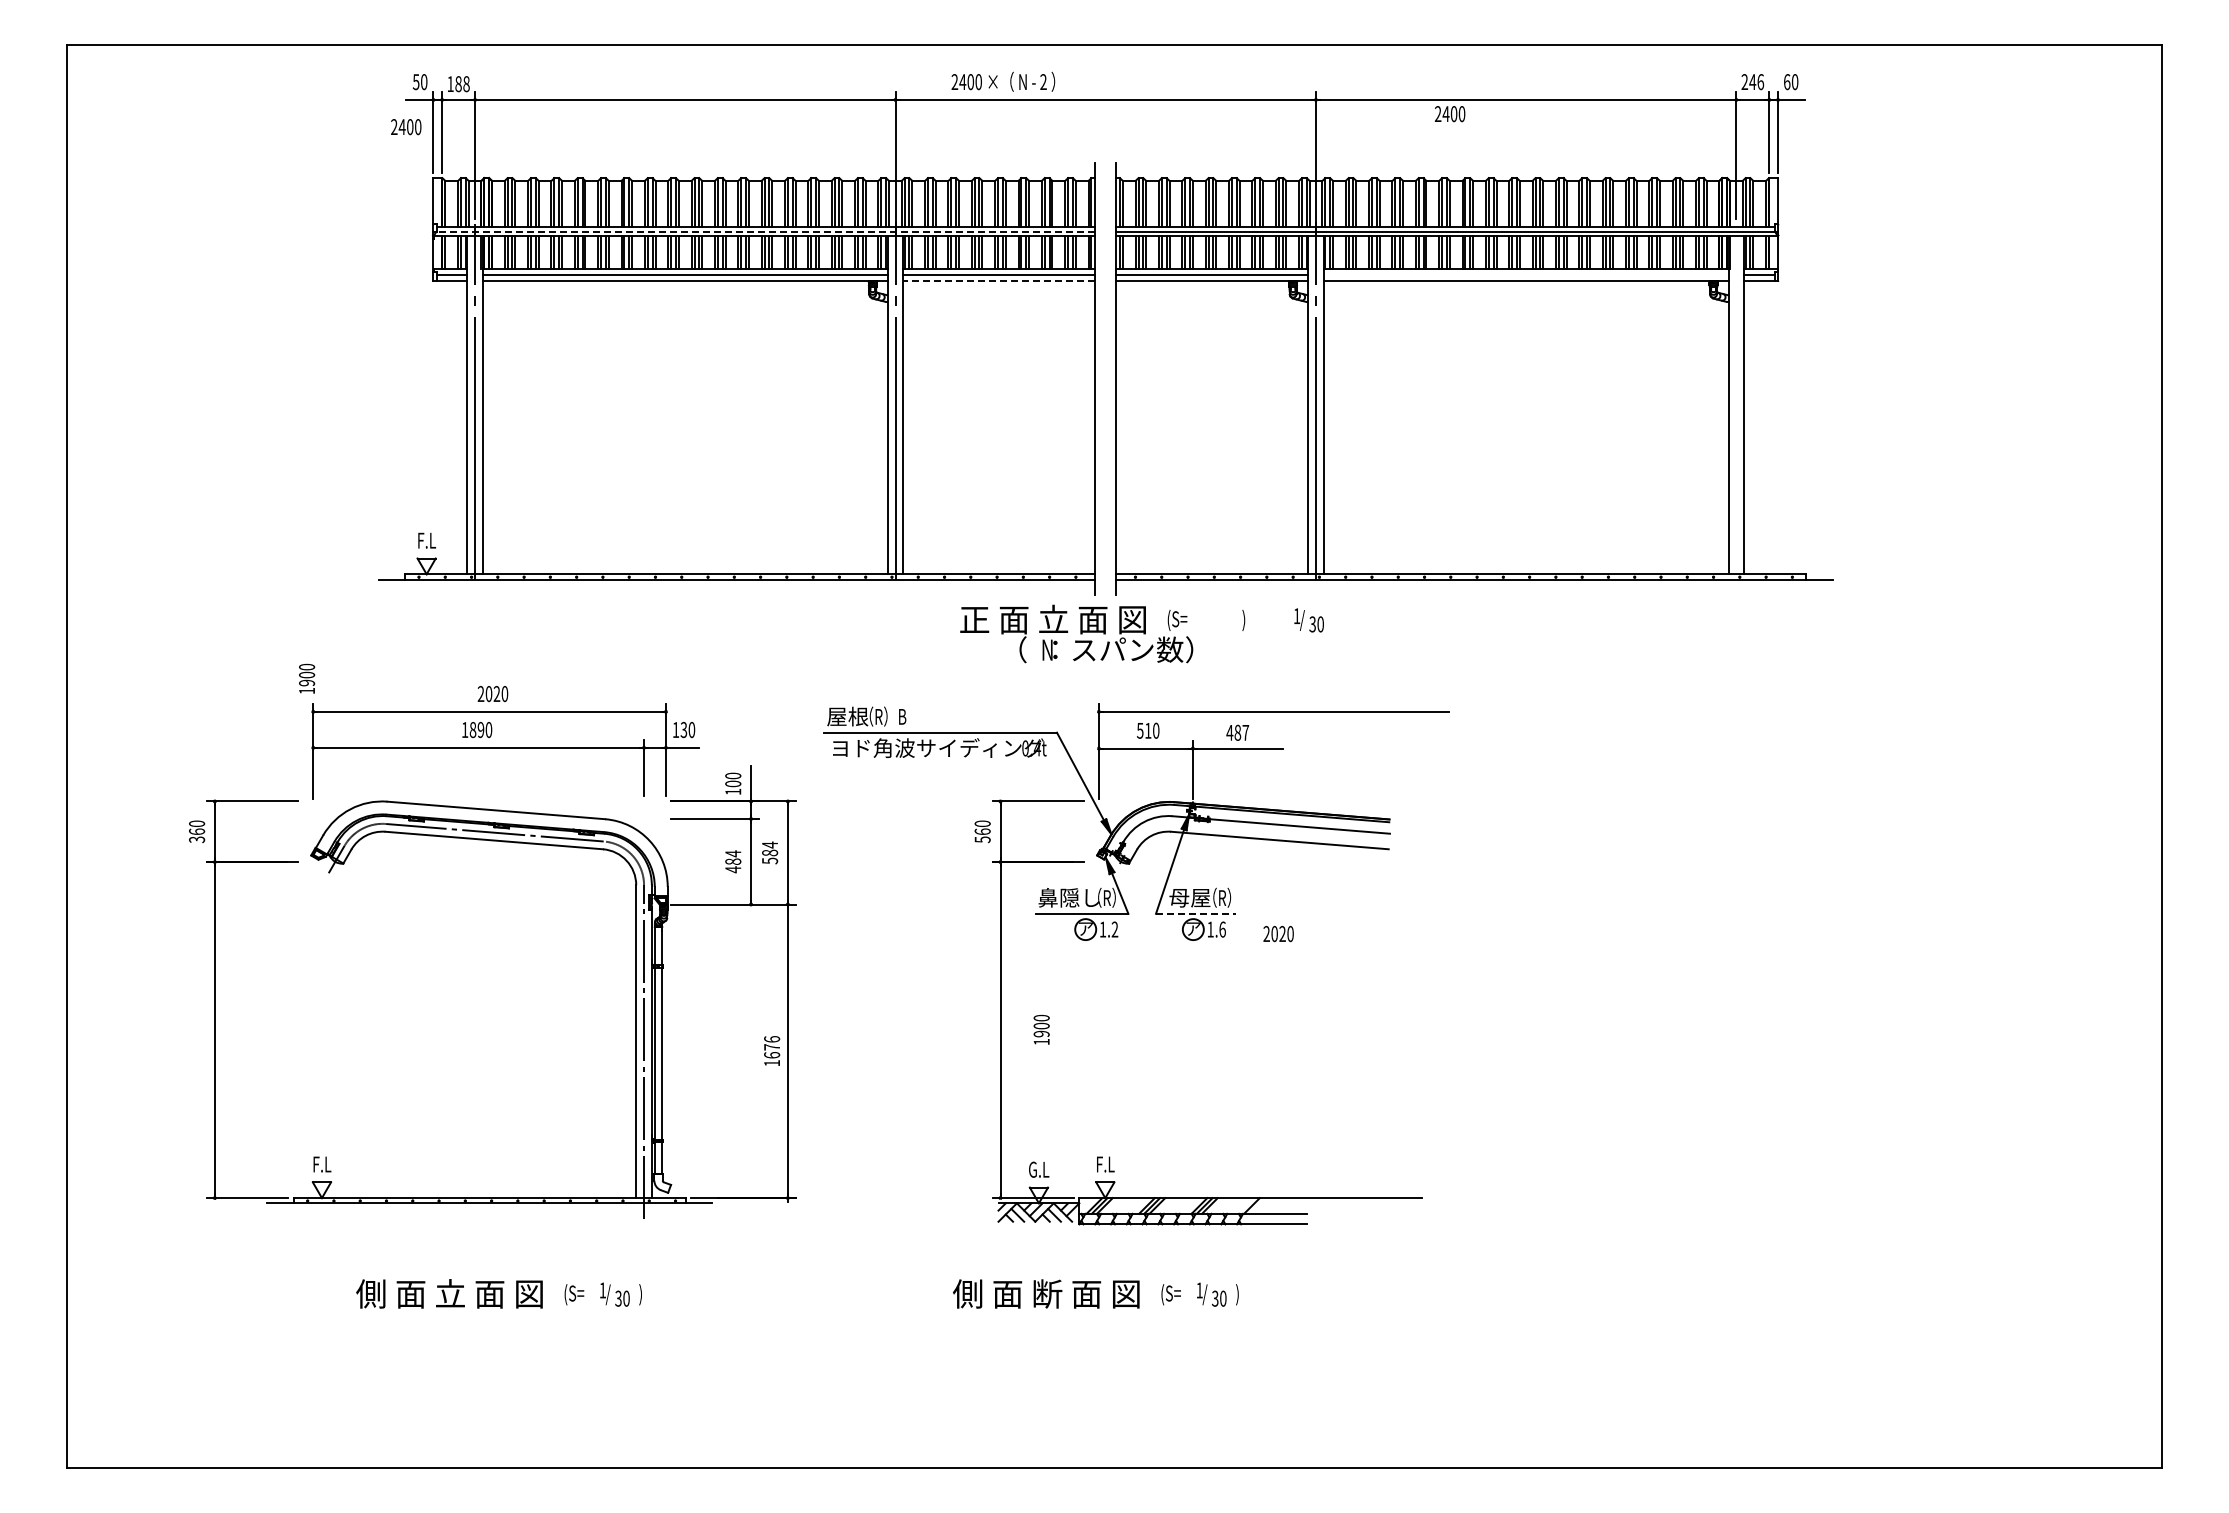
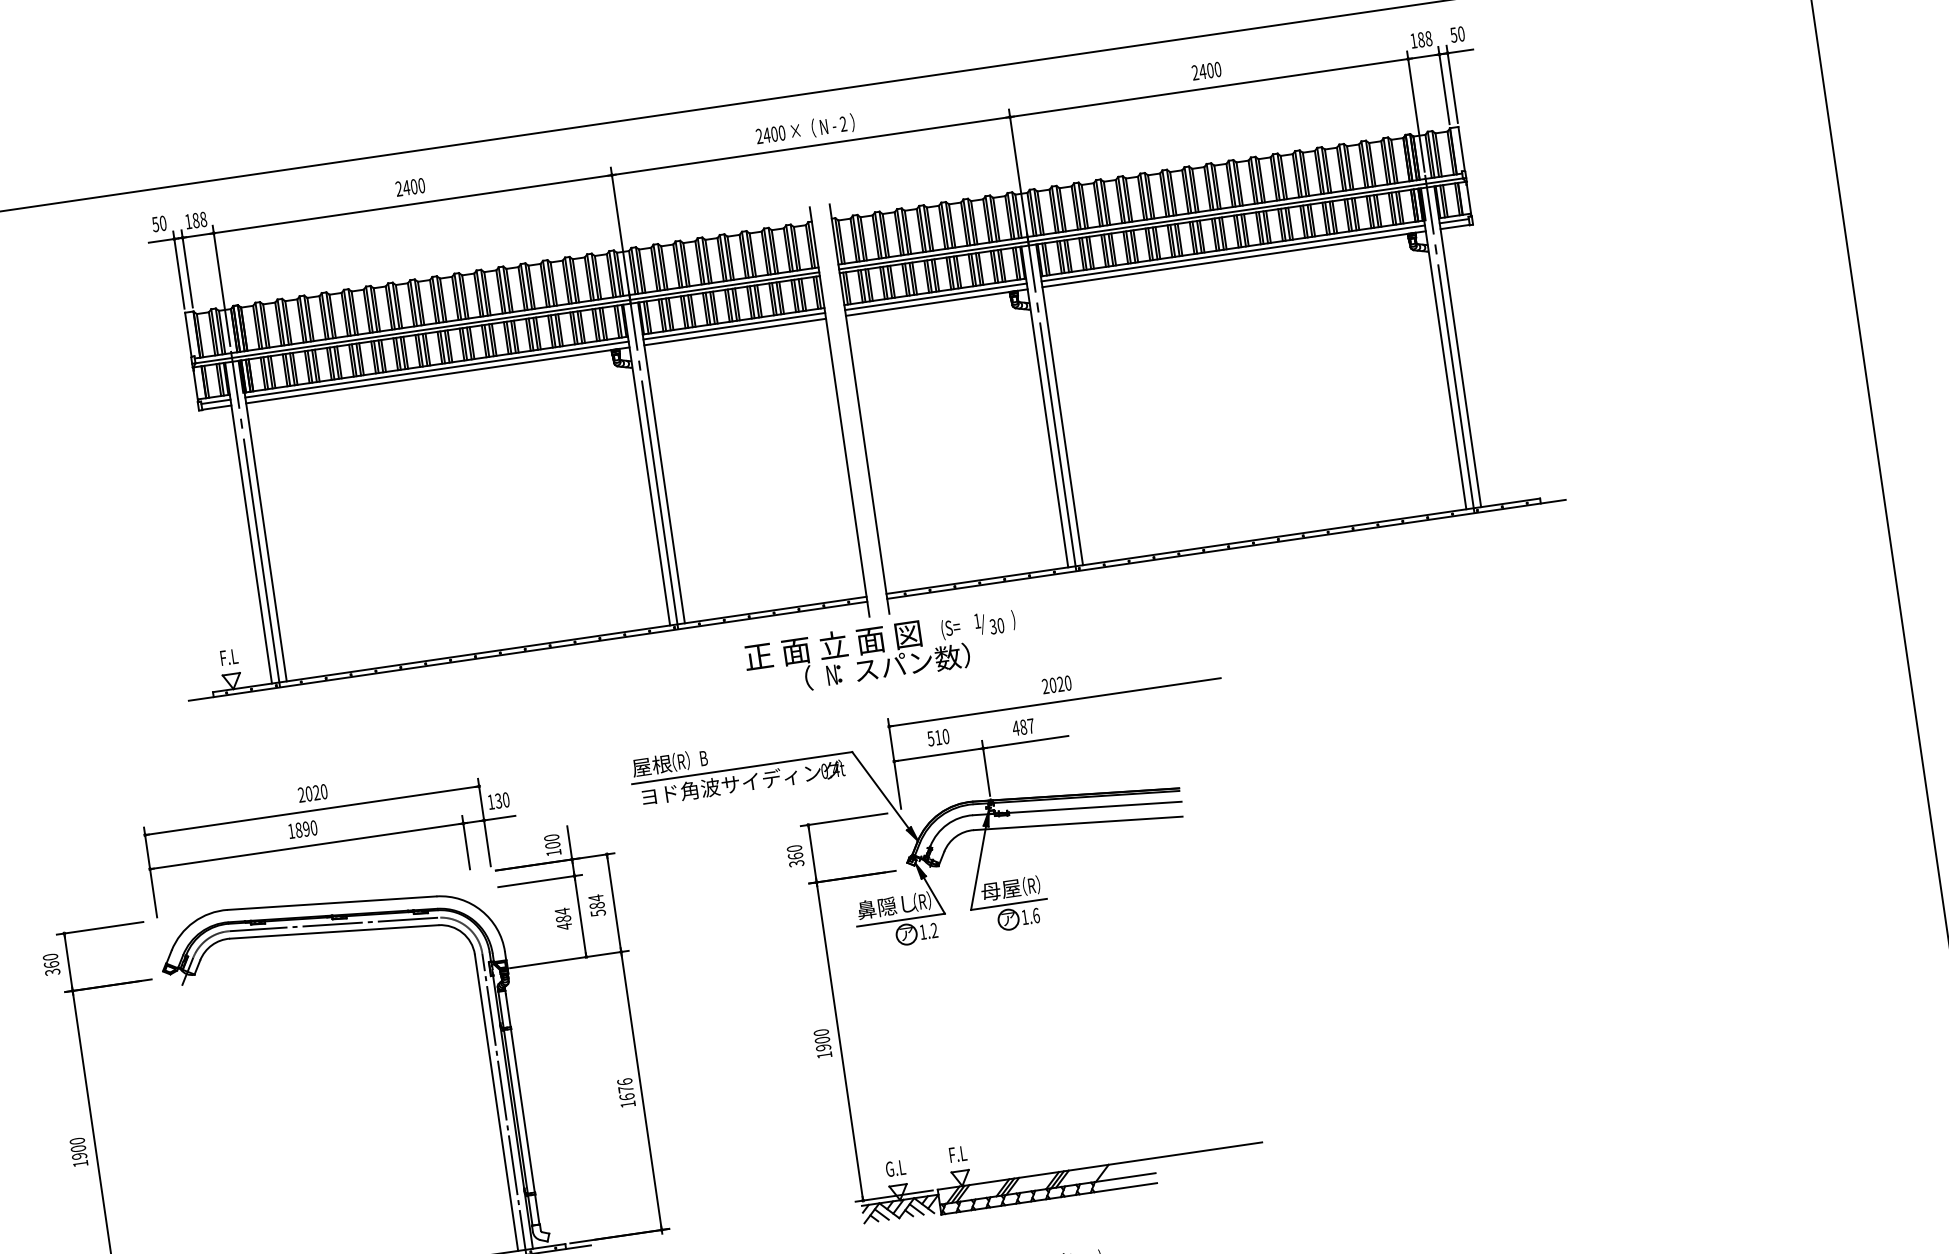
text: (1003, 81) -> (805, 129), moved
text: (1752, 82) -> (1421, 40), 246 -> 188
text: (1786, 82) -> (1453, 35), 60 -> 50
text: (1449, 114) -> (1206, 71), moved
text: (406, 127) -> (410, 187), moved
line: (765, 231) -> (507, 317), dashed -> solid
line: (1525, 274) -> (1232, 253), added
line: (999, 280) -> (735, 331), dashed -> solid
line: (1736, 400) -> (1449, 343), added
text: (1308, 620) -> (988, 623), moved
text: (307, 678) -> (79, 1151), moved
text: (982, 839) -> (796, 863), 560 -> 360
line: (1196, 913) -> (1009, 904), dashed -> solid
text: (1278, 934) -> (1056, 685), moved
text: (1041, 1029) -> (822, 1043), moved

